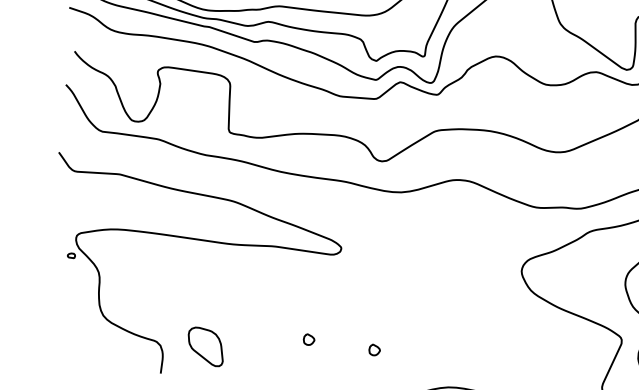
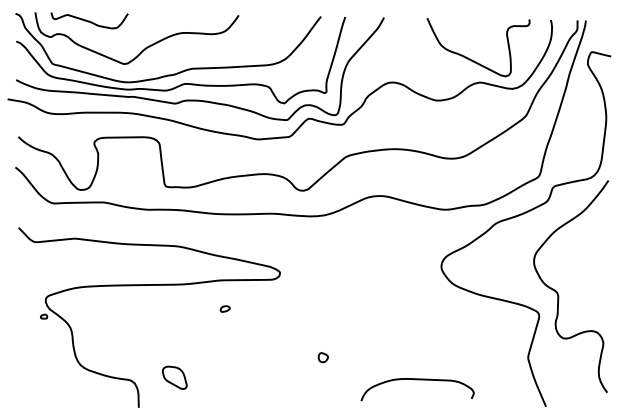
part: (273, 278) -> (224, 308), added
part: (308, 339) -> (263, 357), removed
part: (205, 346) -> (174, 377), size x0.71

